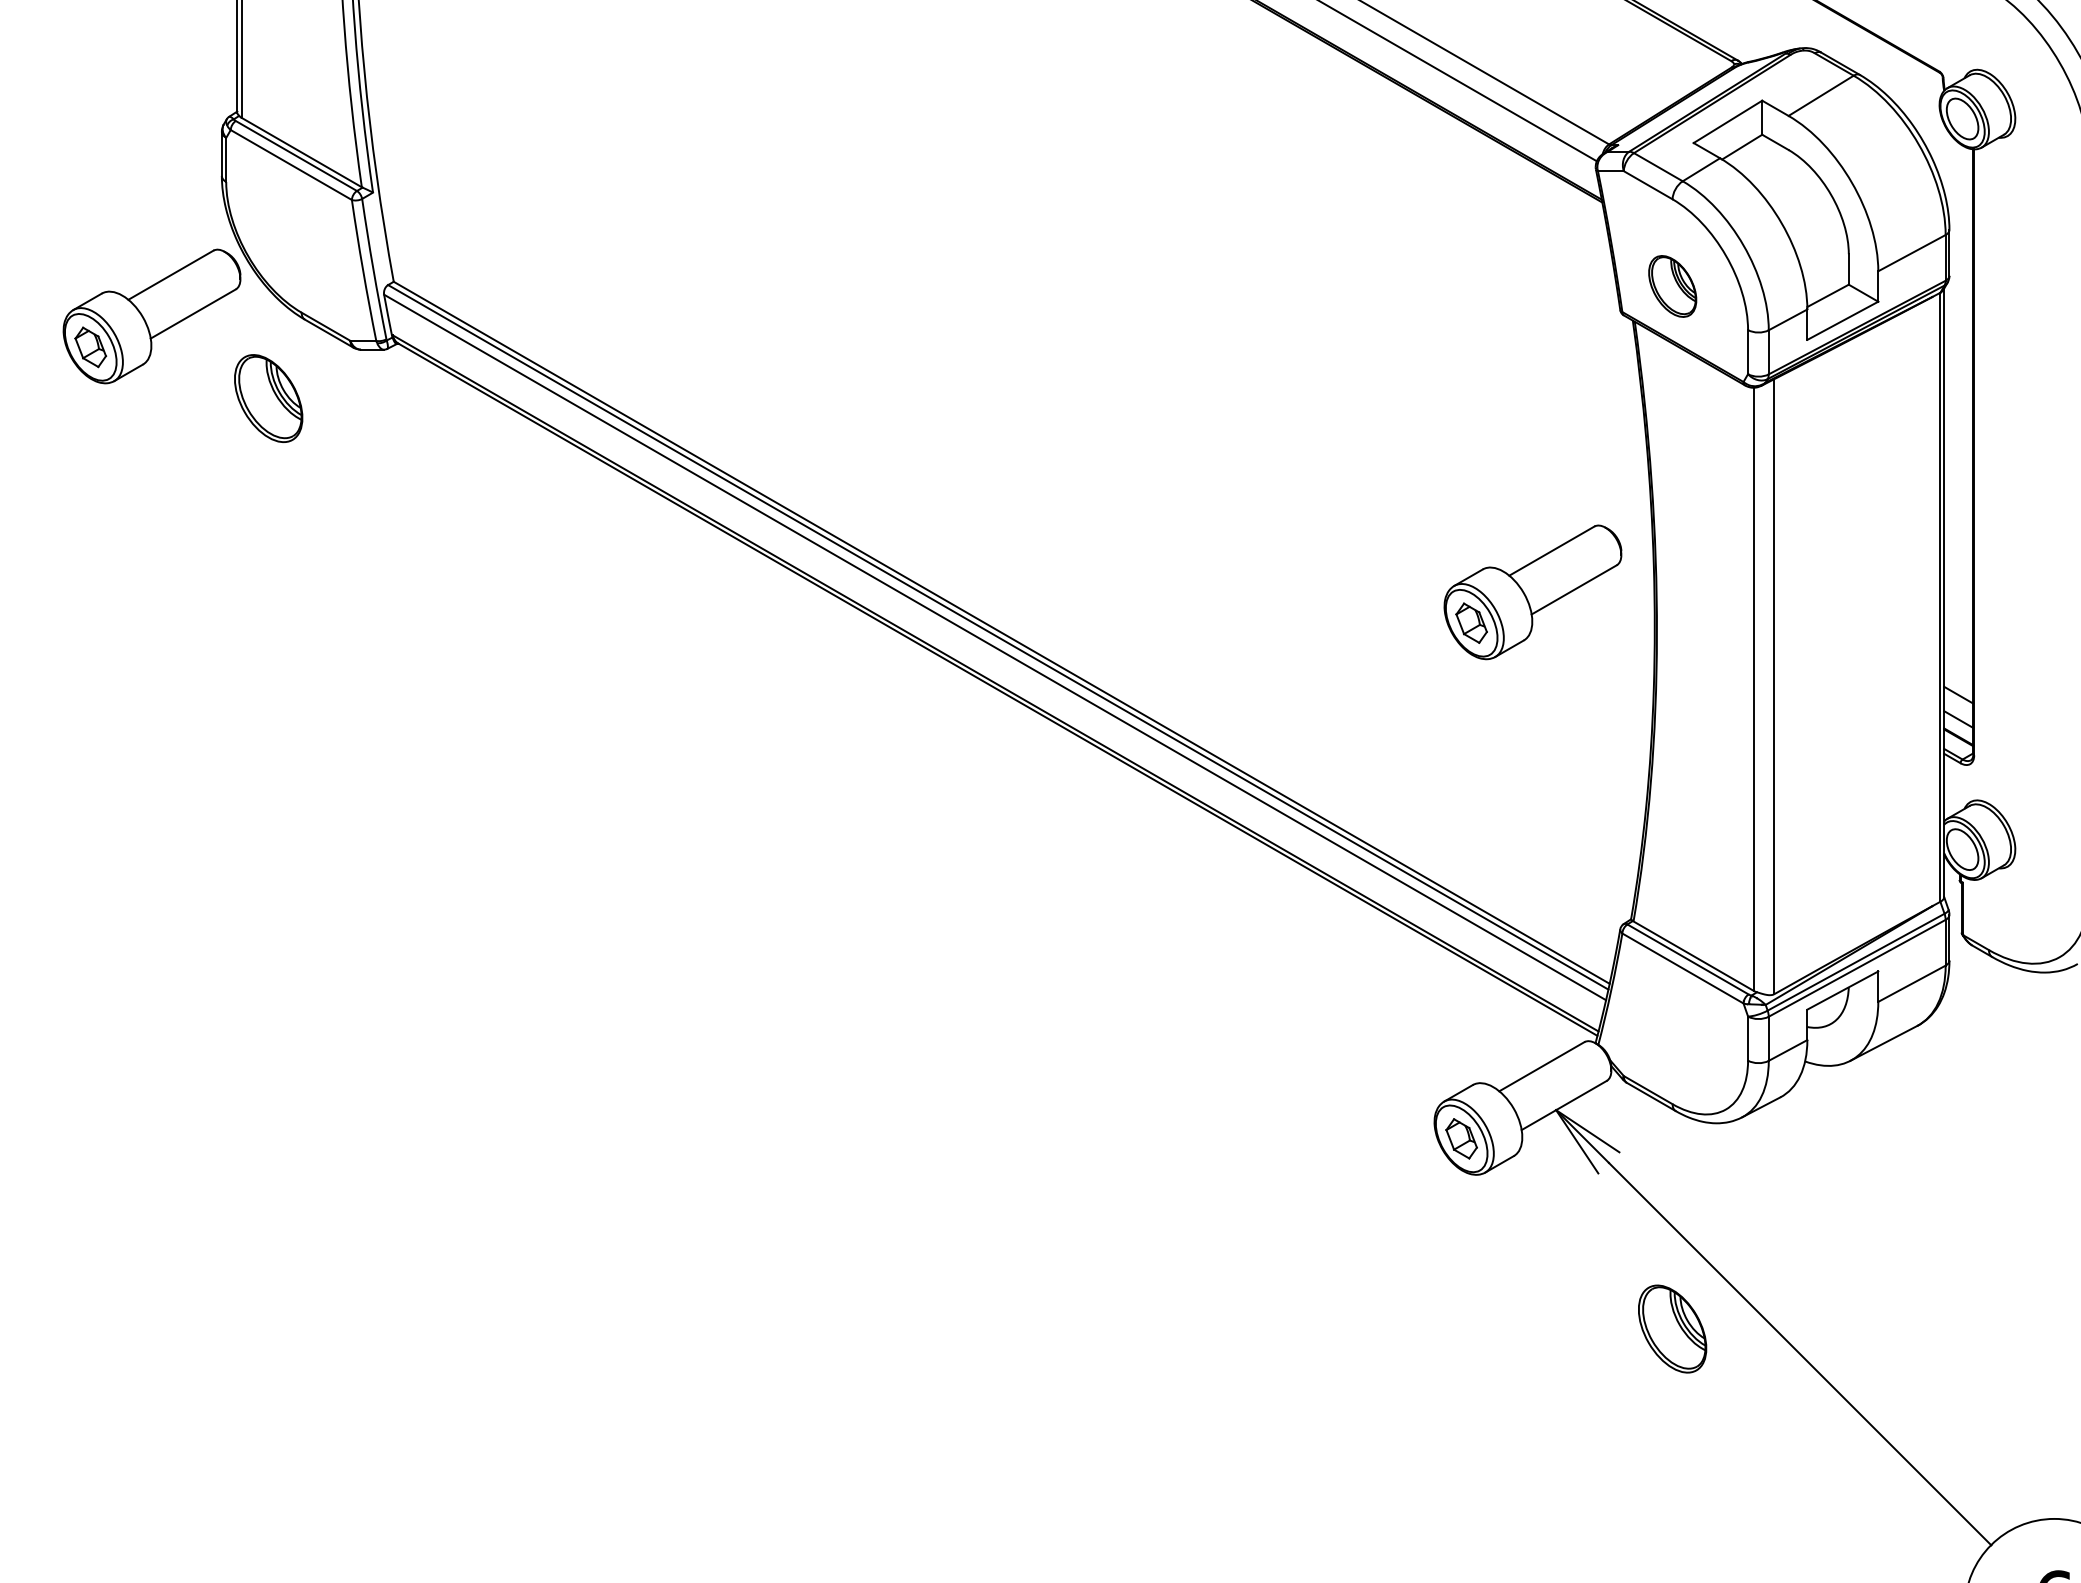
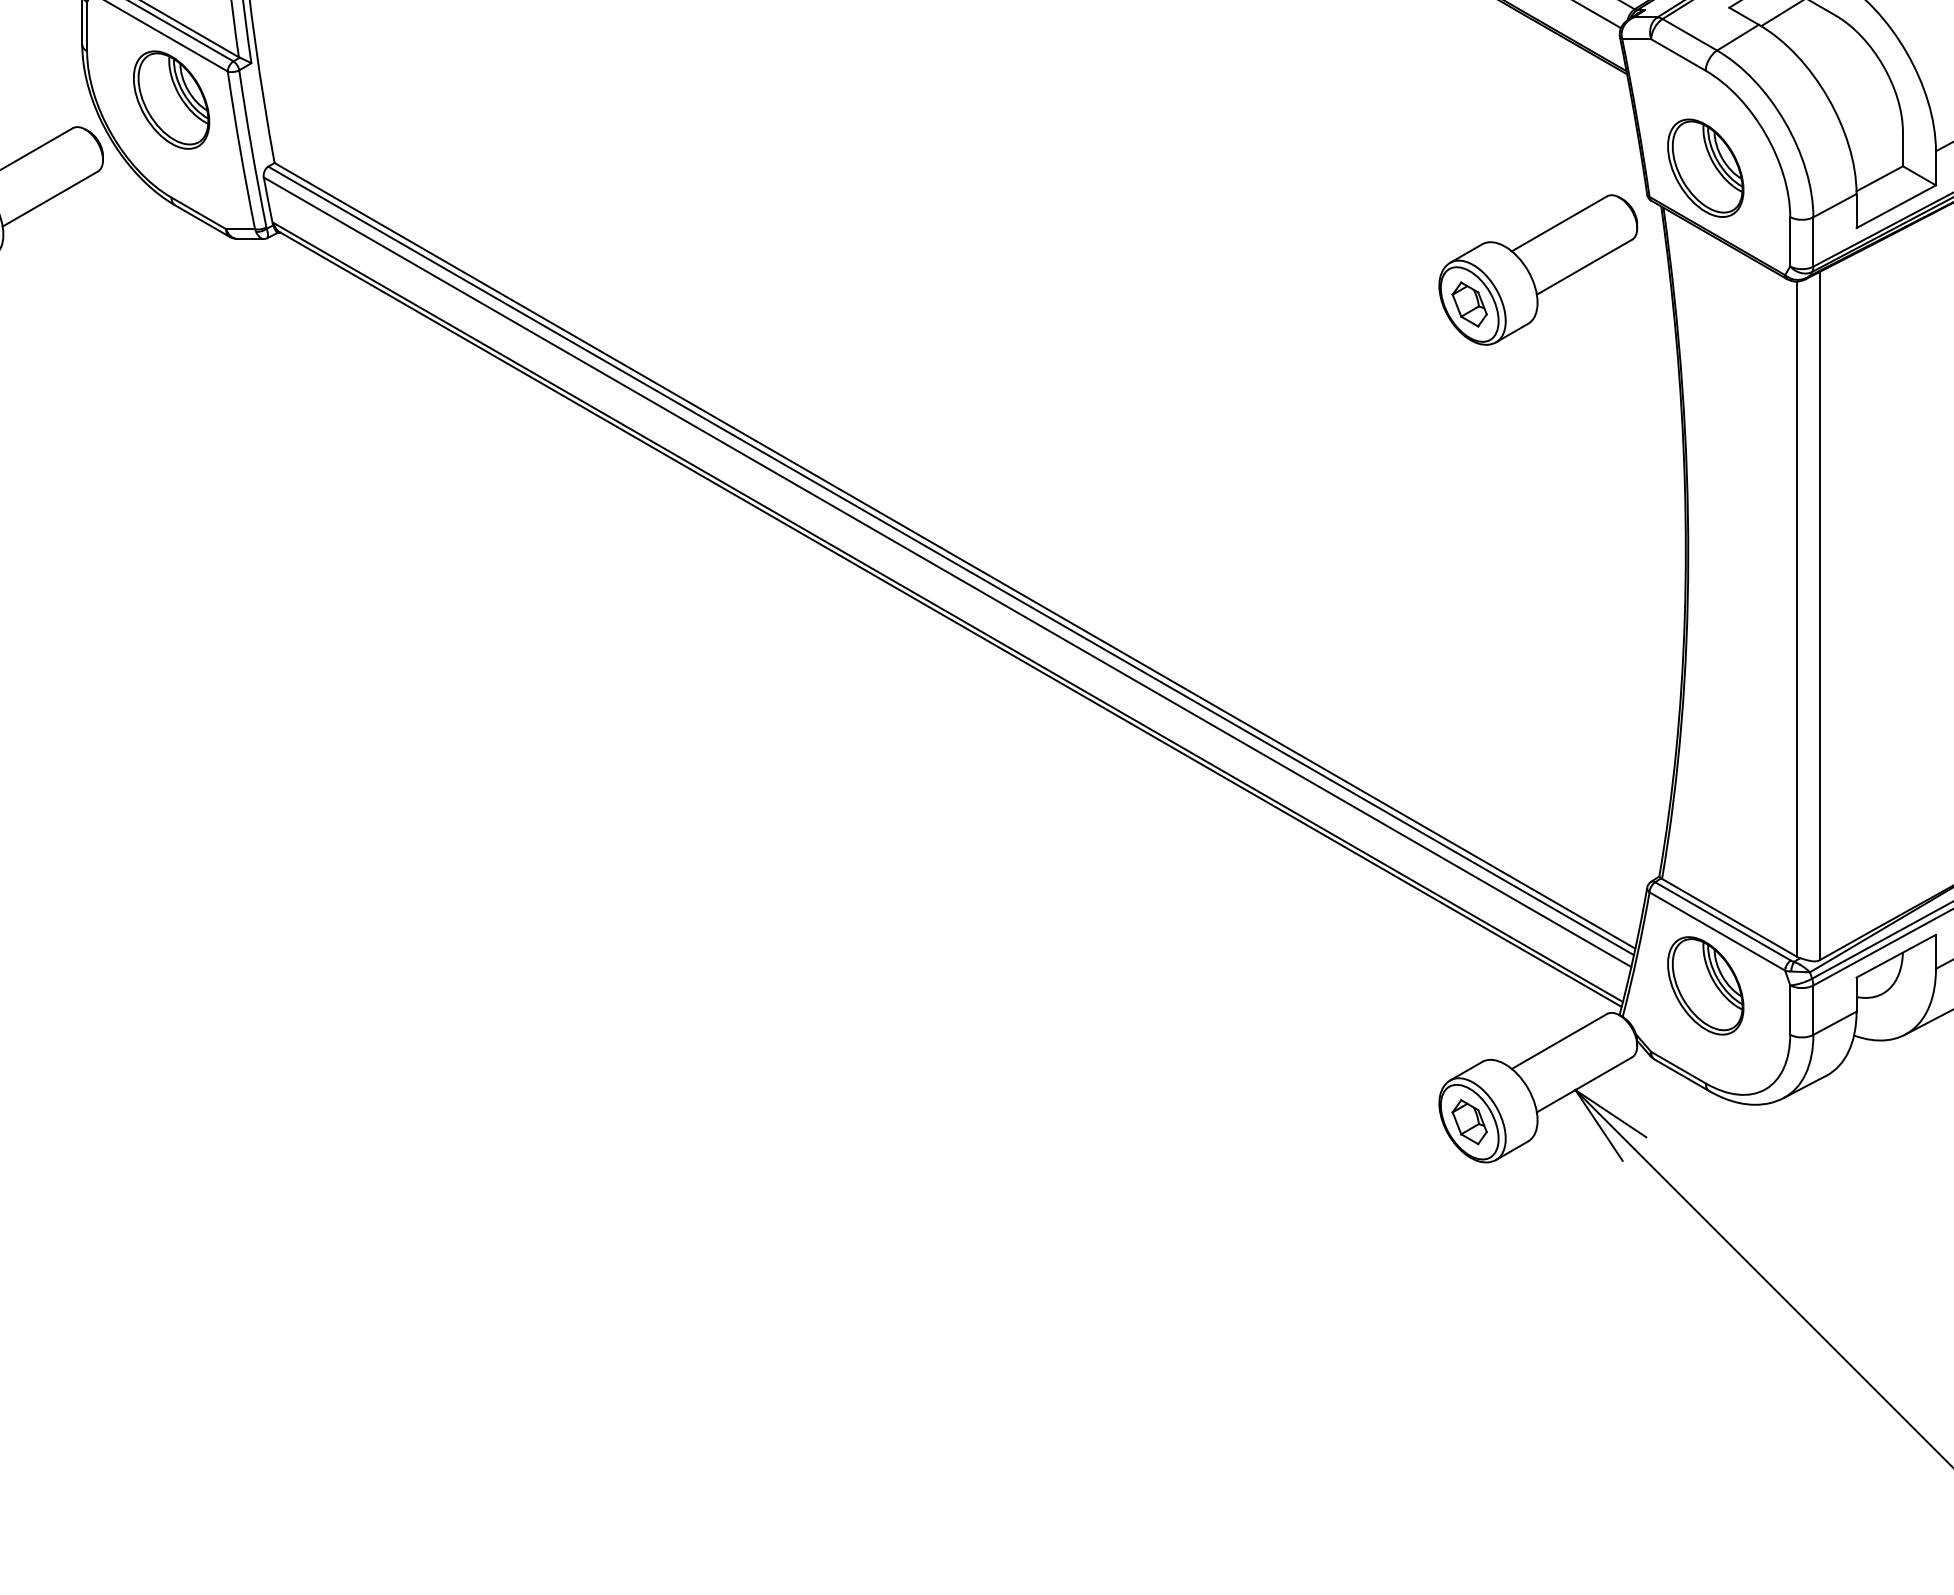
part: (1672, 286) -> (1705, 168), size x1.43
part: (268, 398) -> (171, 100), moved
part: (1532, 592) -> (1537, 270), moved
part: (1672, 1328) -> (1705, 985), moved

